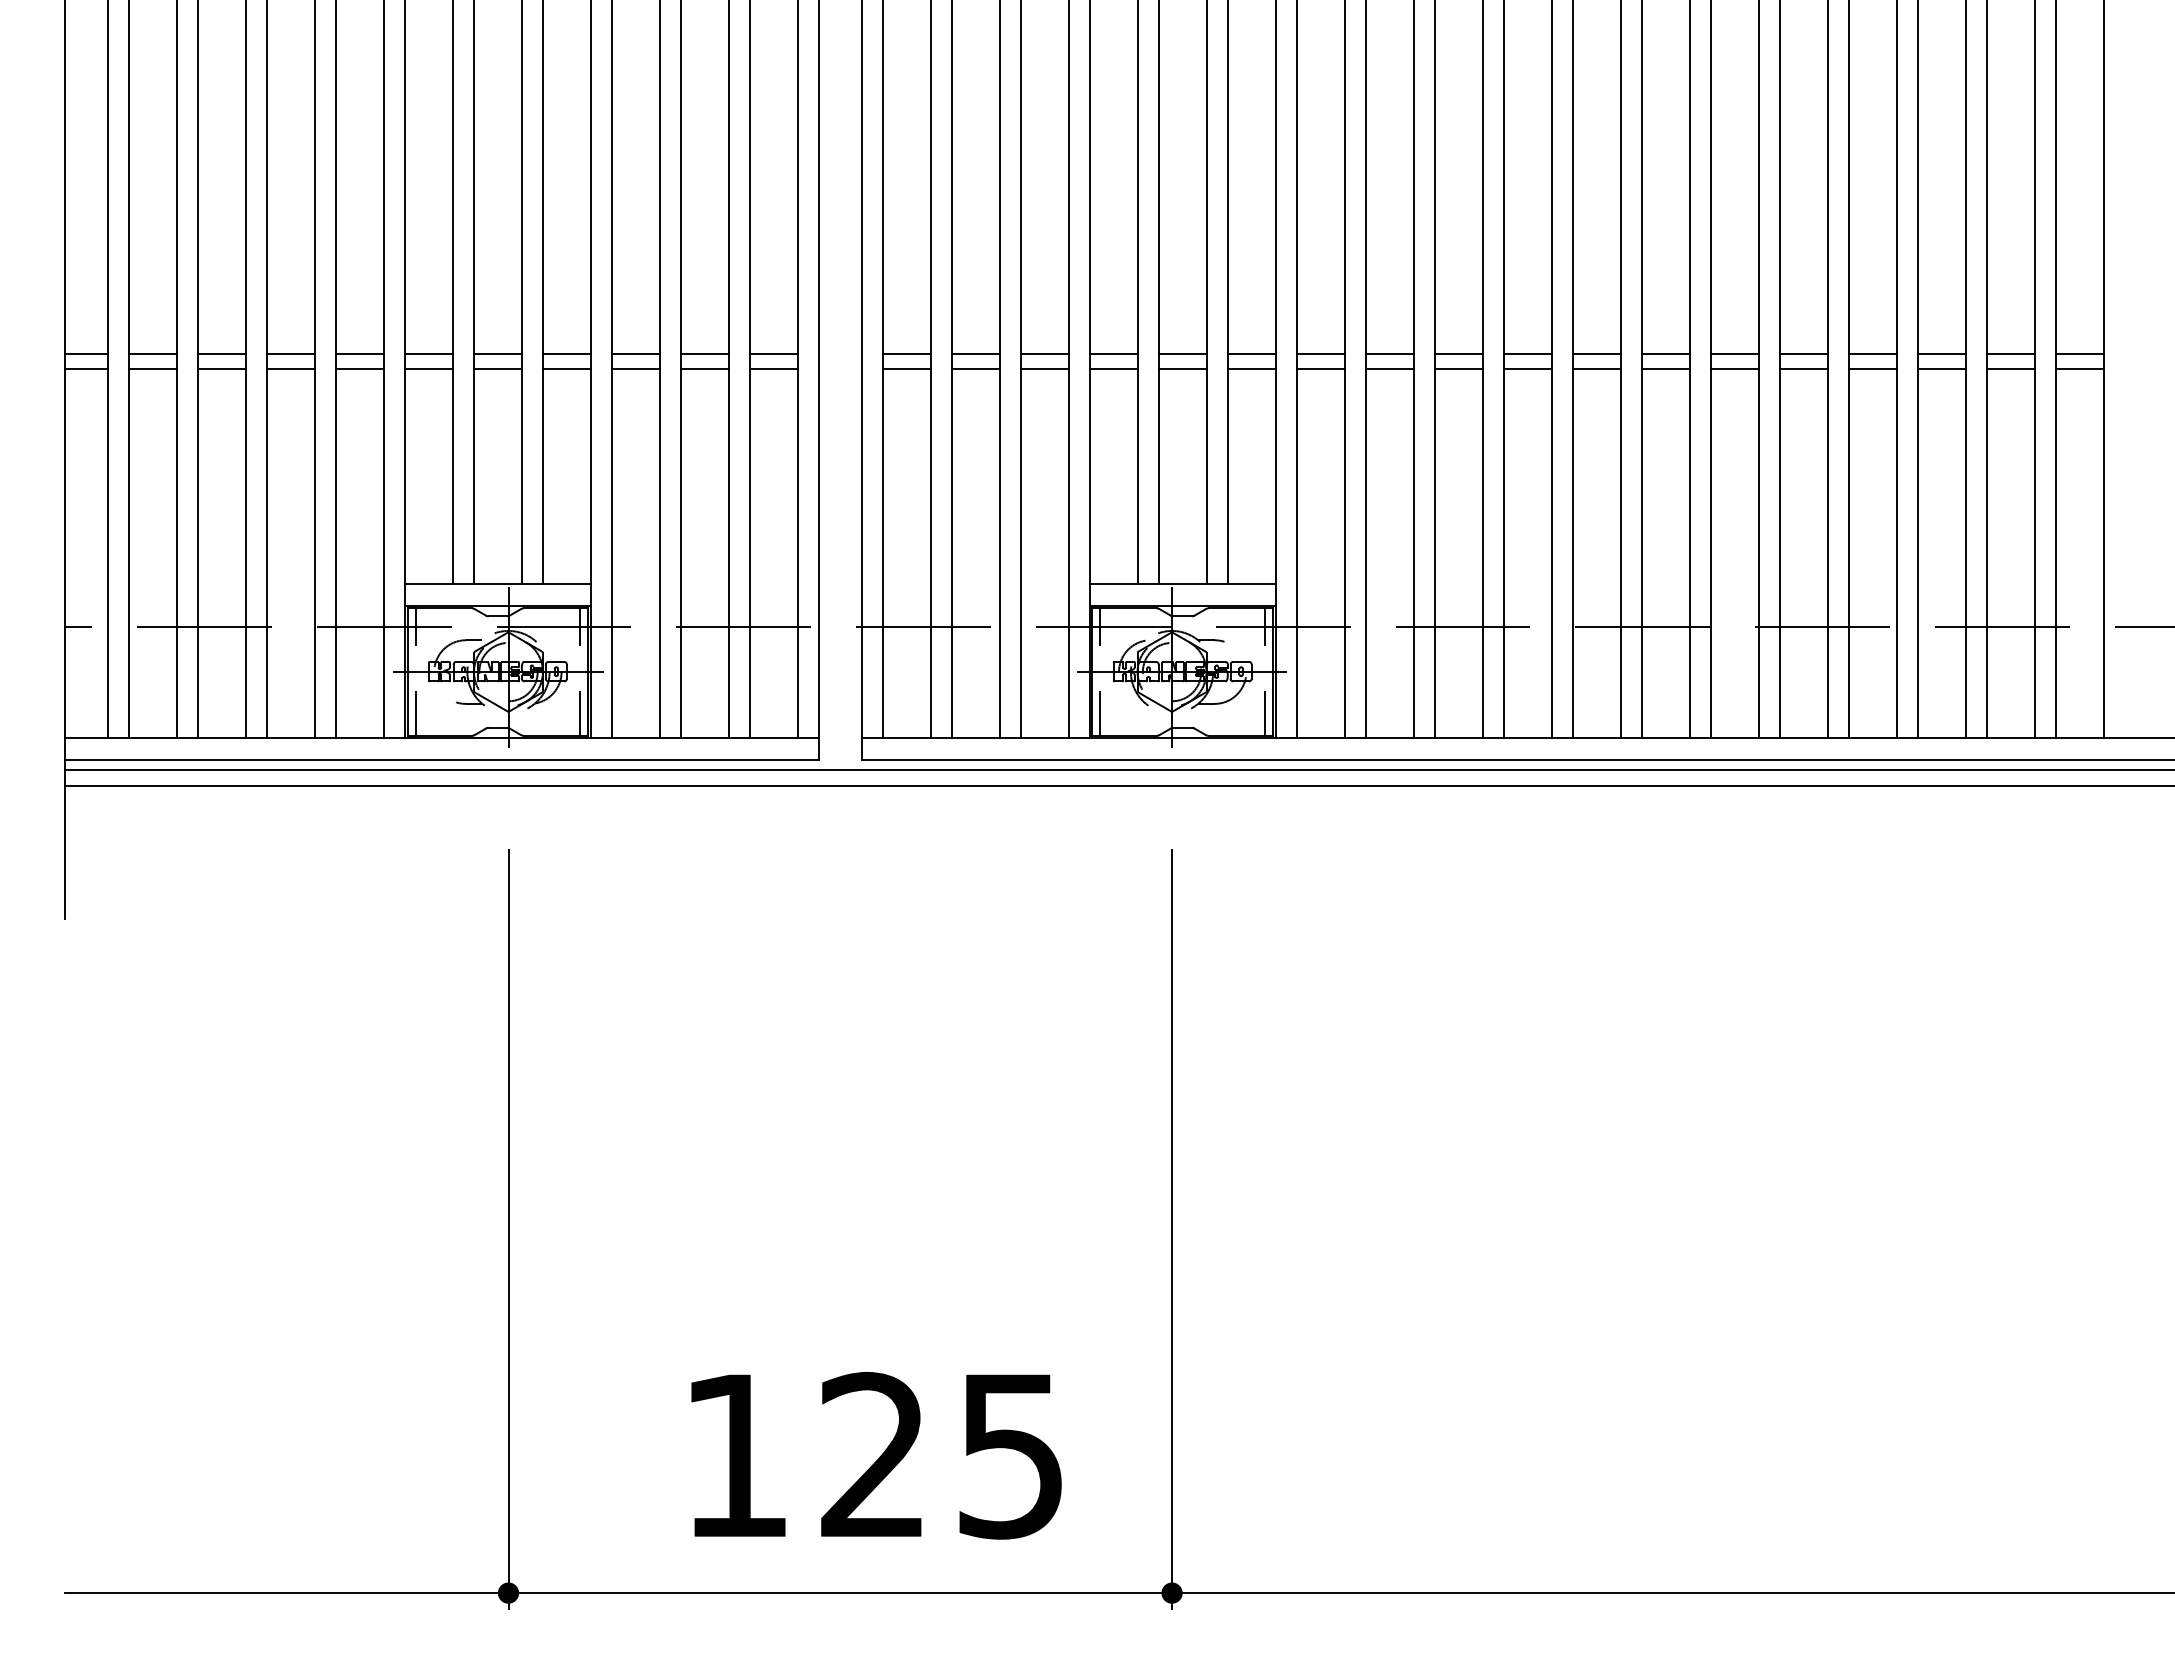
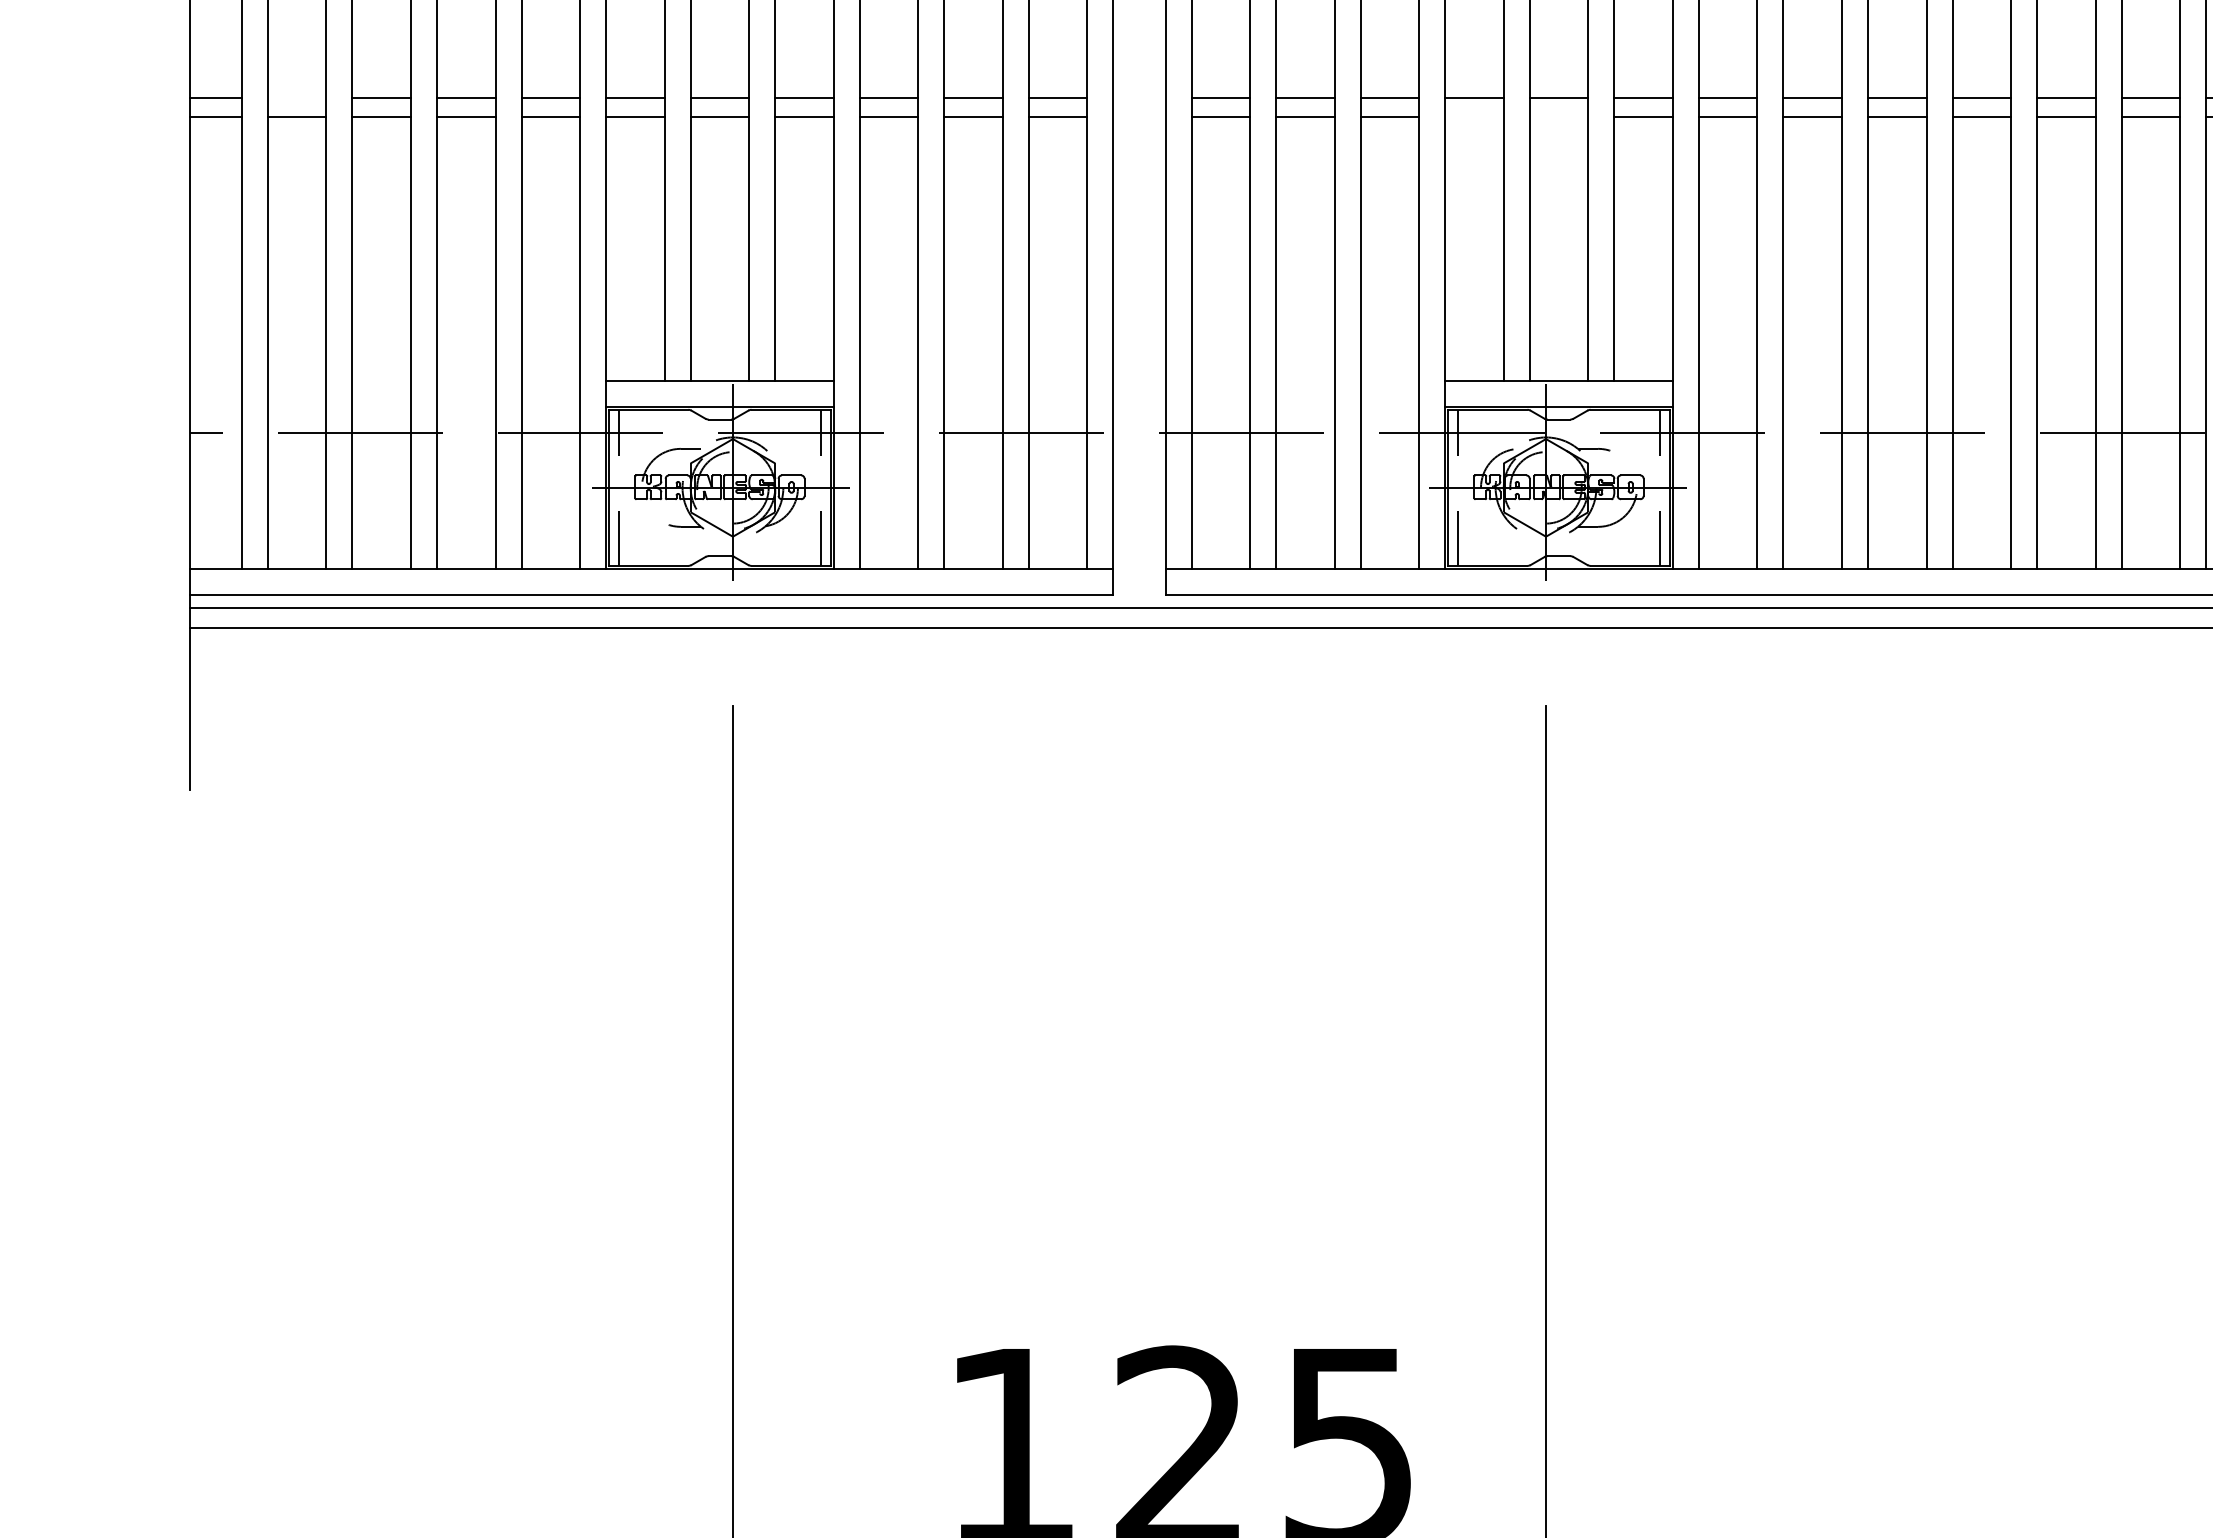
line: (152, 353) -> (296, 97), removed
line: (1113, 369) -> (1474, 117), removed
line: (1182, 369) -> (1558, 117), removed

